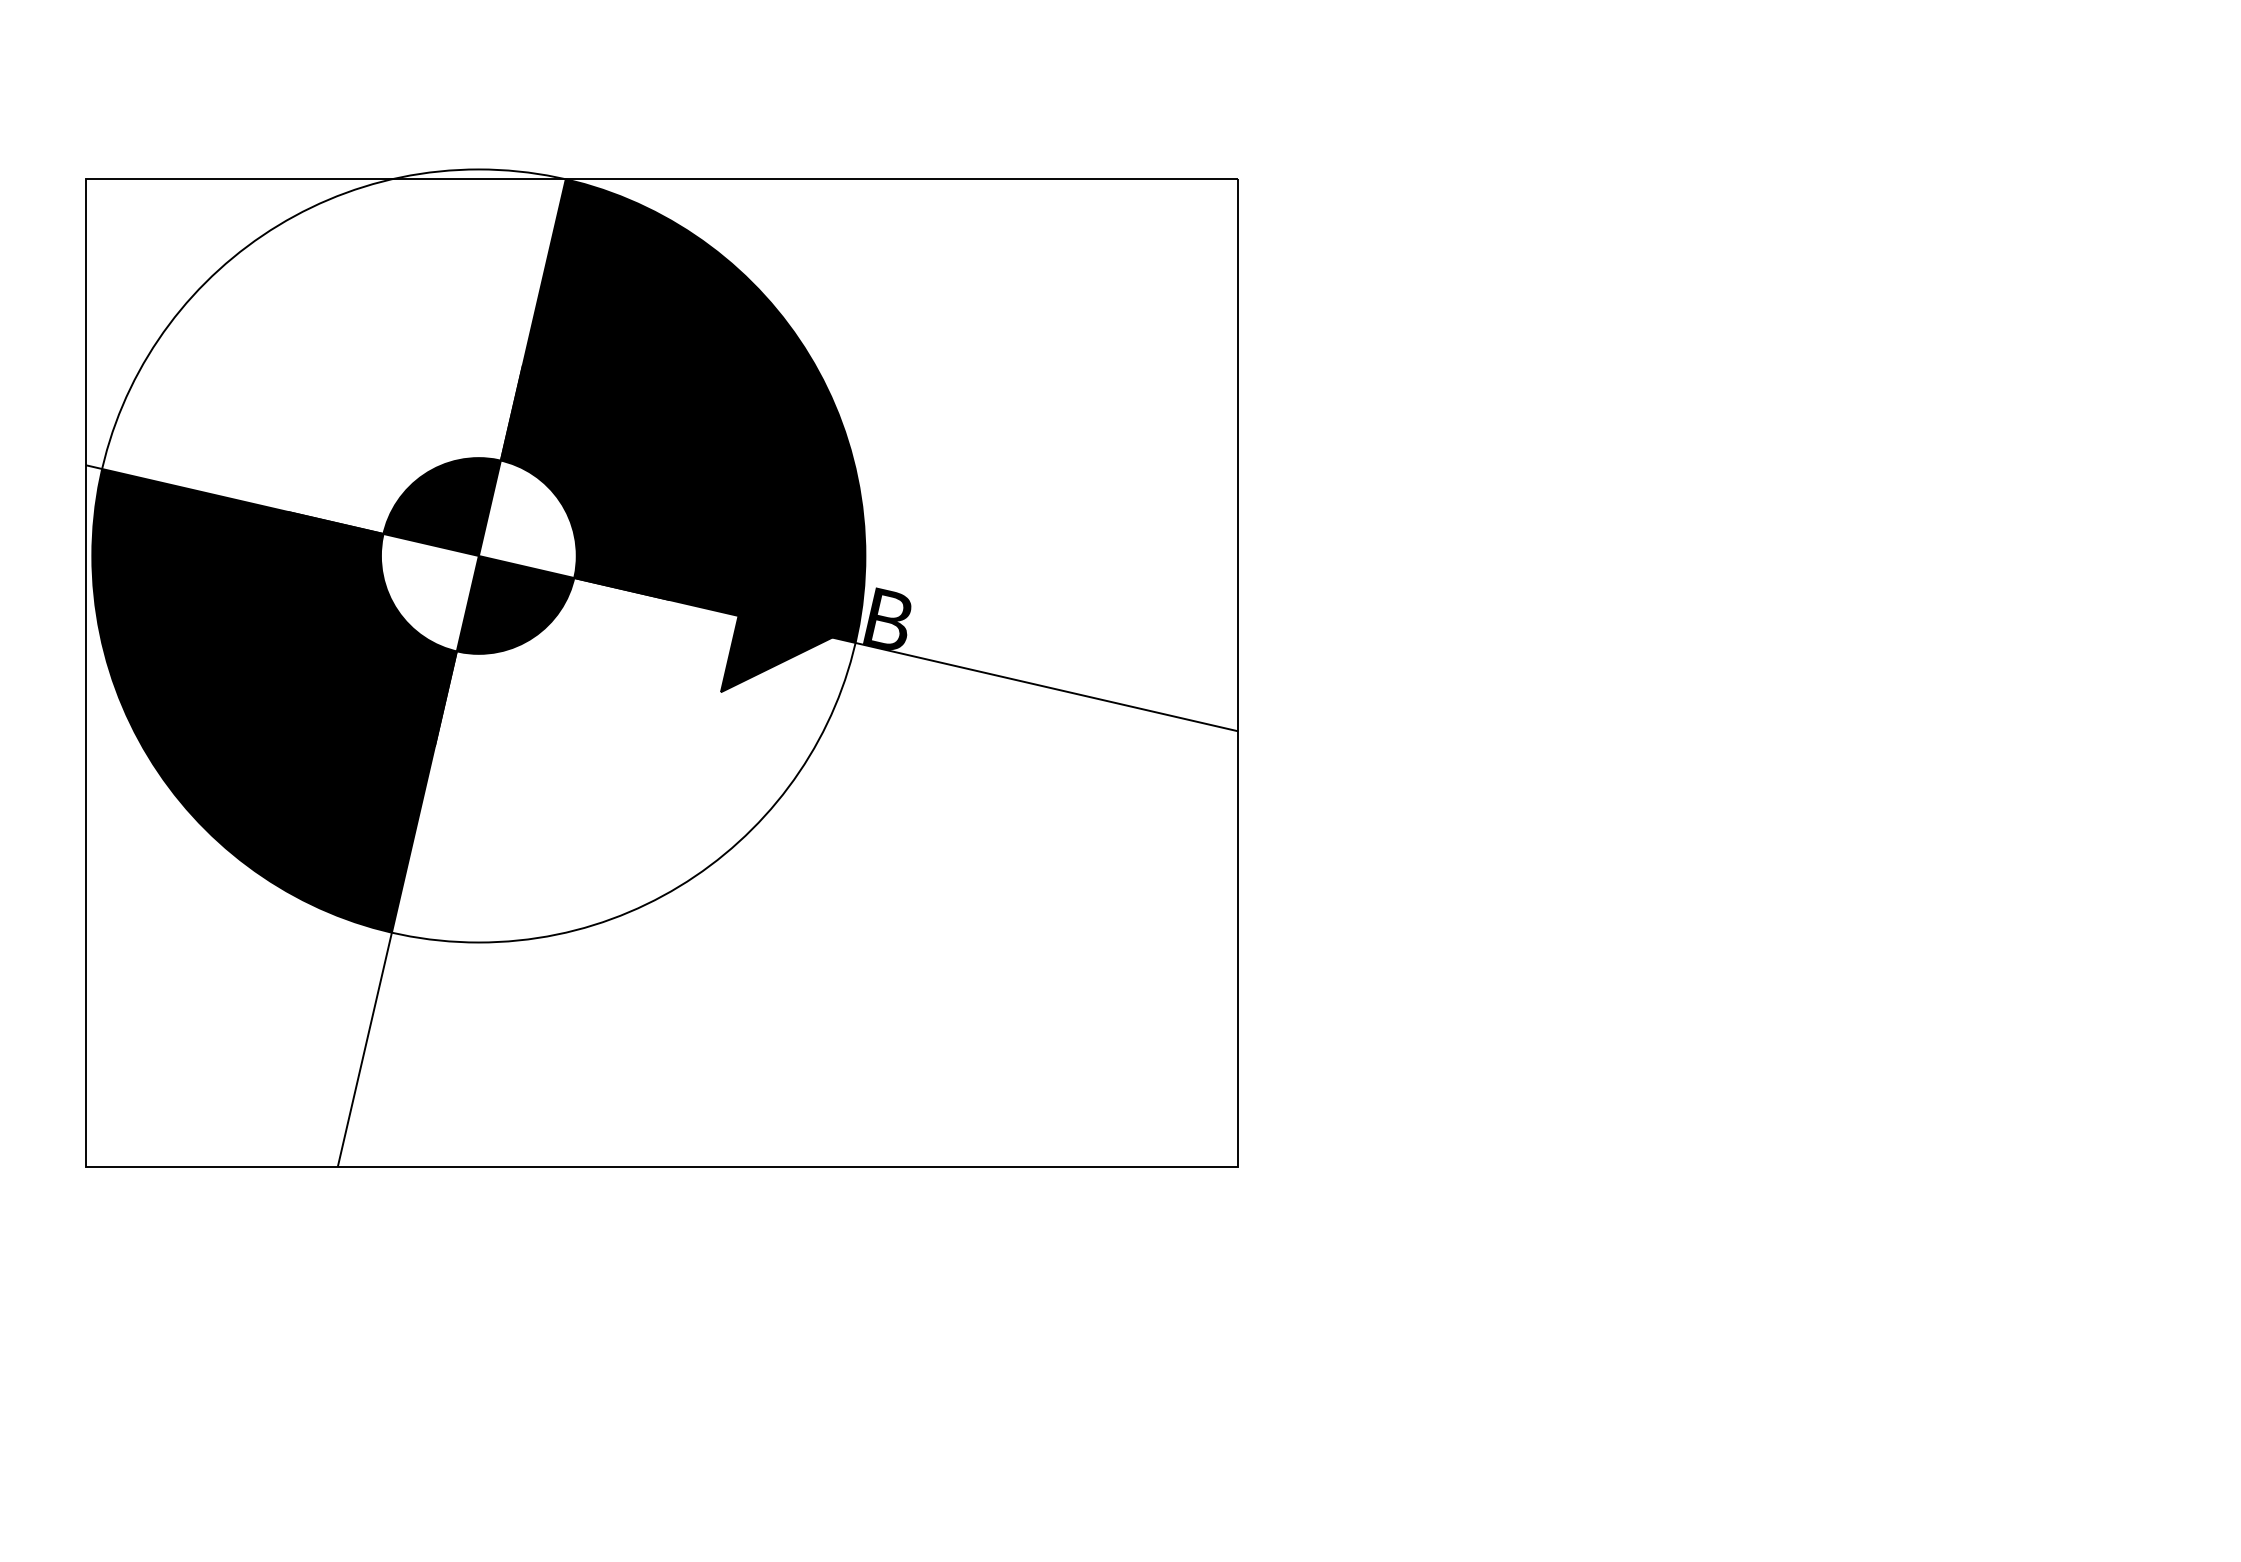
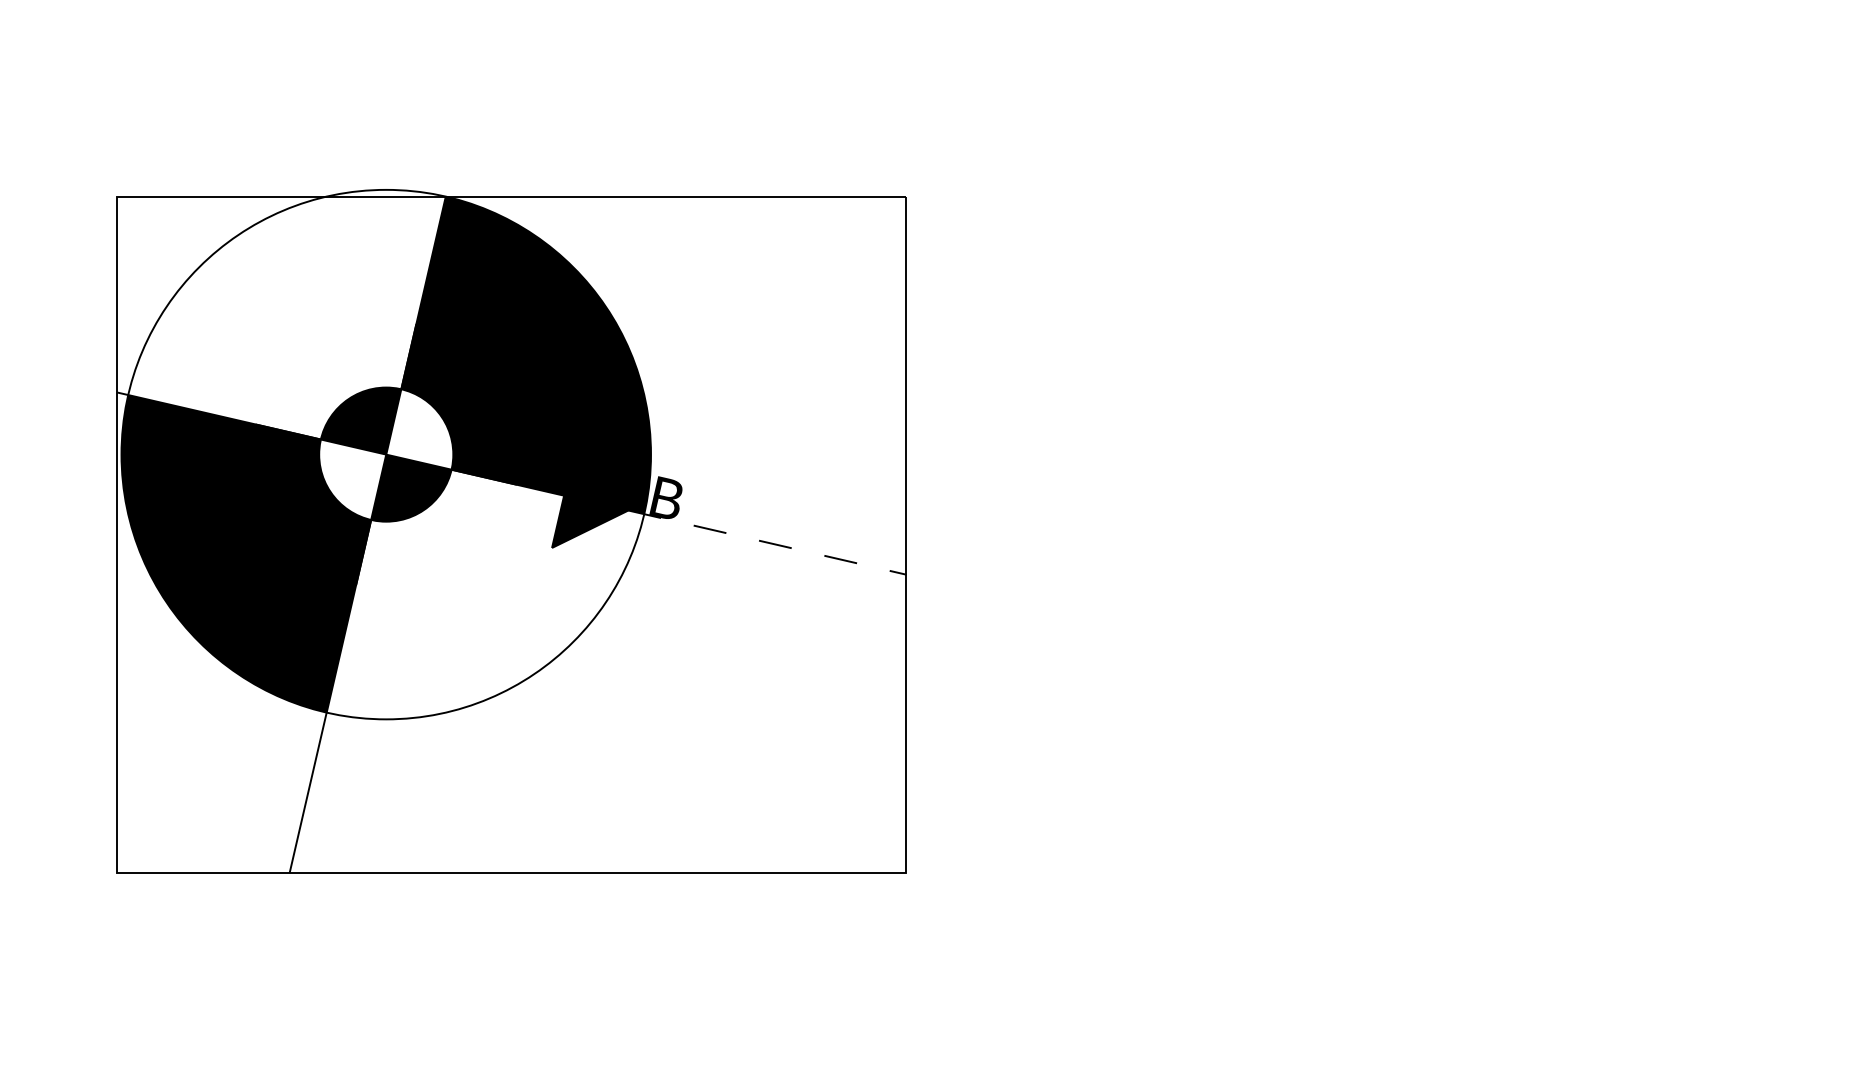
line: (1035, 684) -> (767, 542), solid -> dashed

